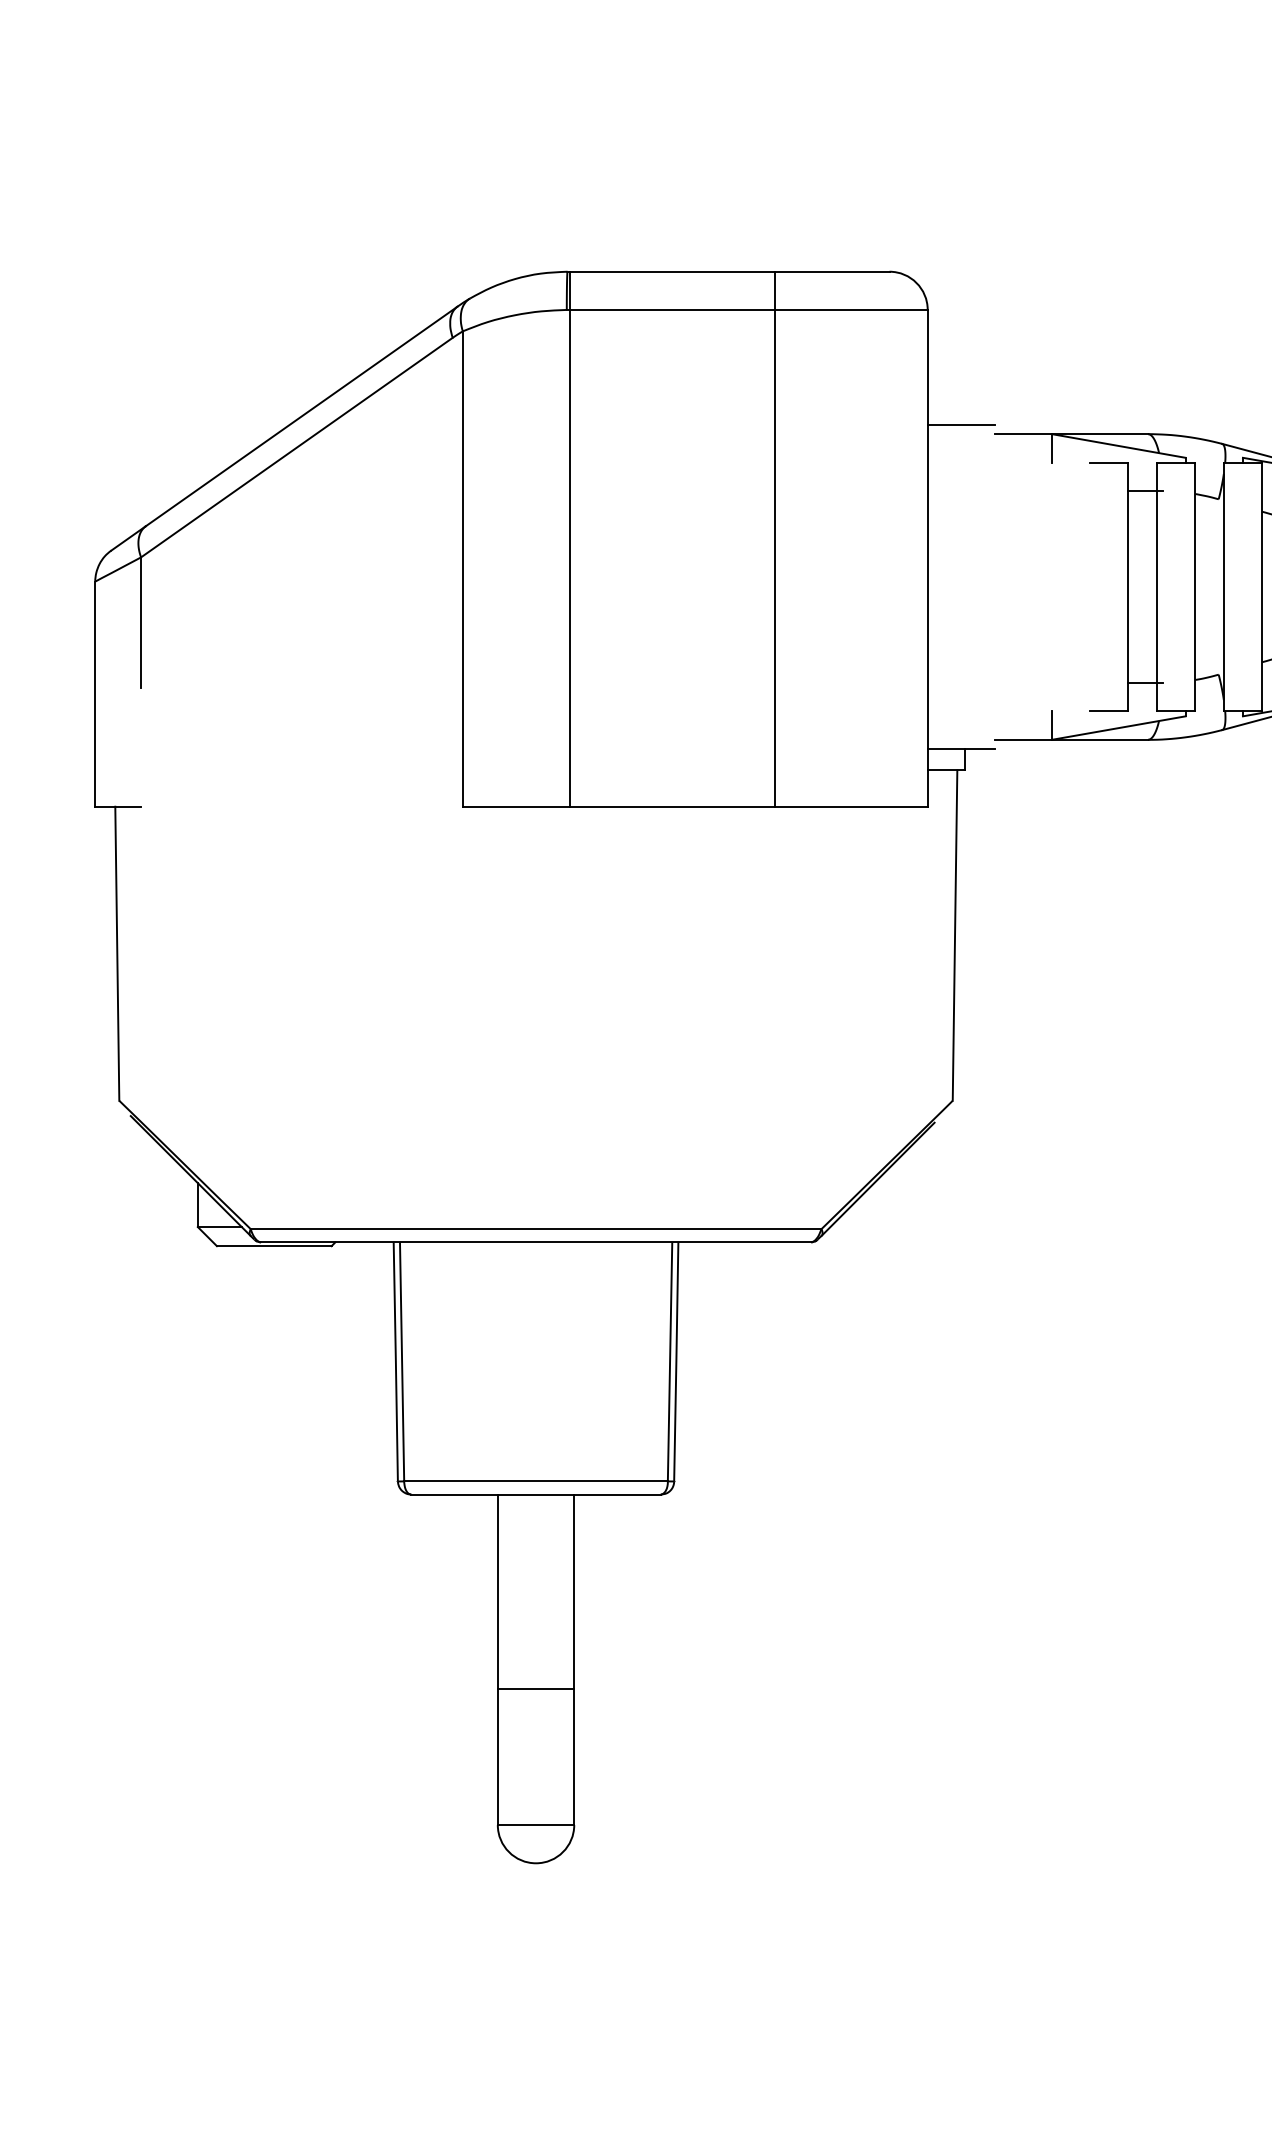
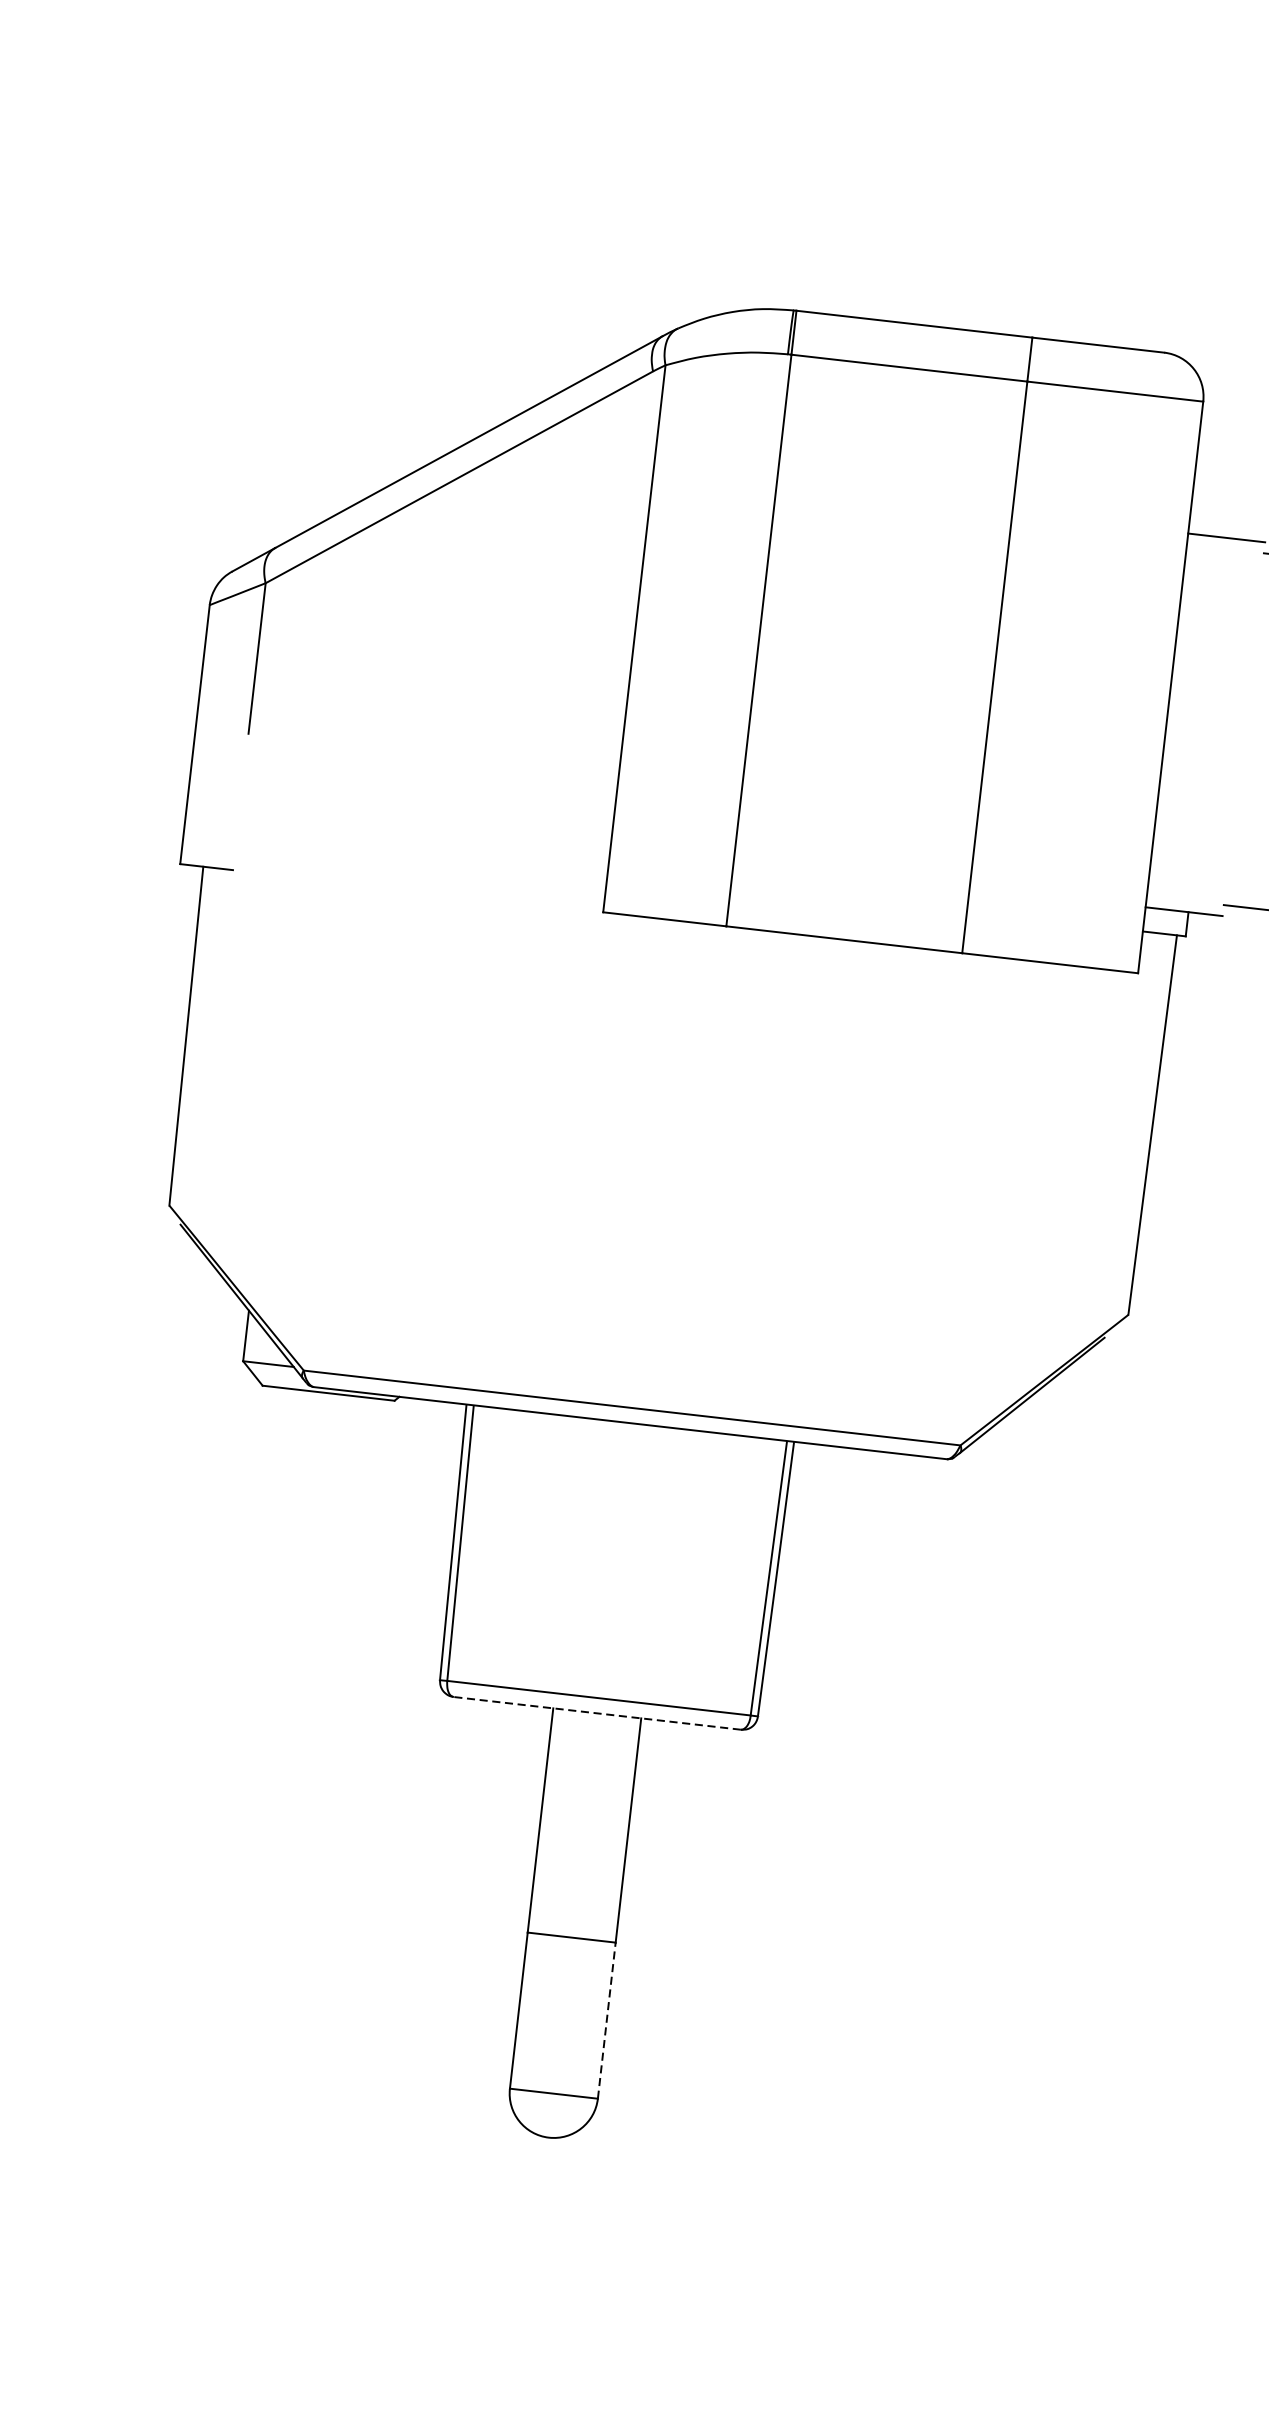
line: (536, 1494) -> (597, 1713), solid -> dashed
line: (574, 1757) -> (607, 2020), solid -> dashed

